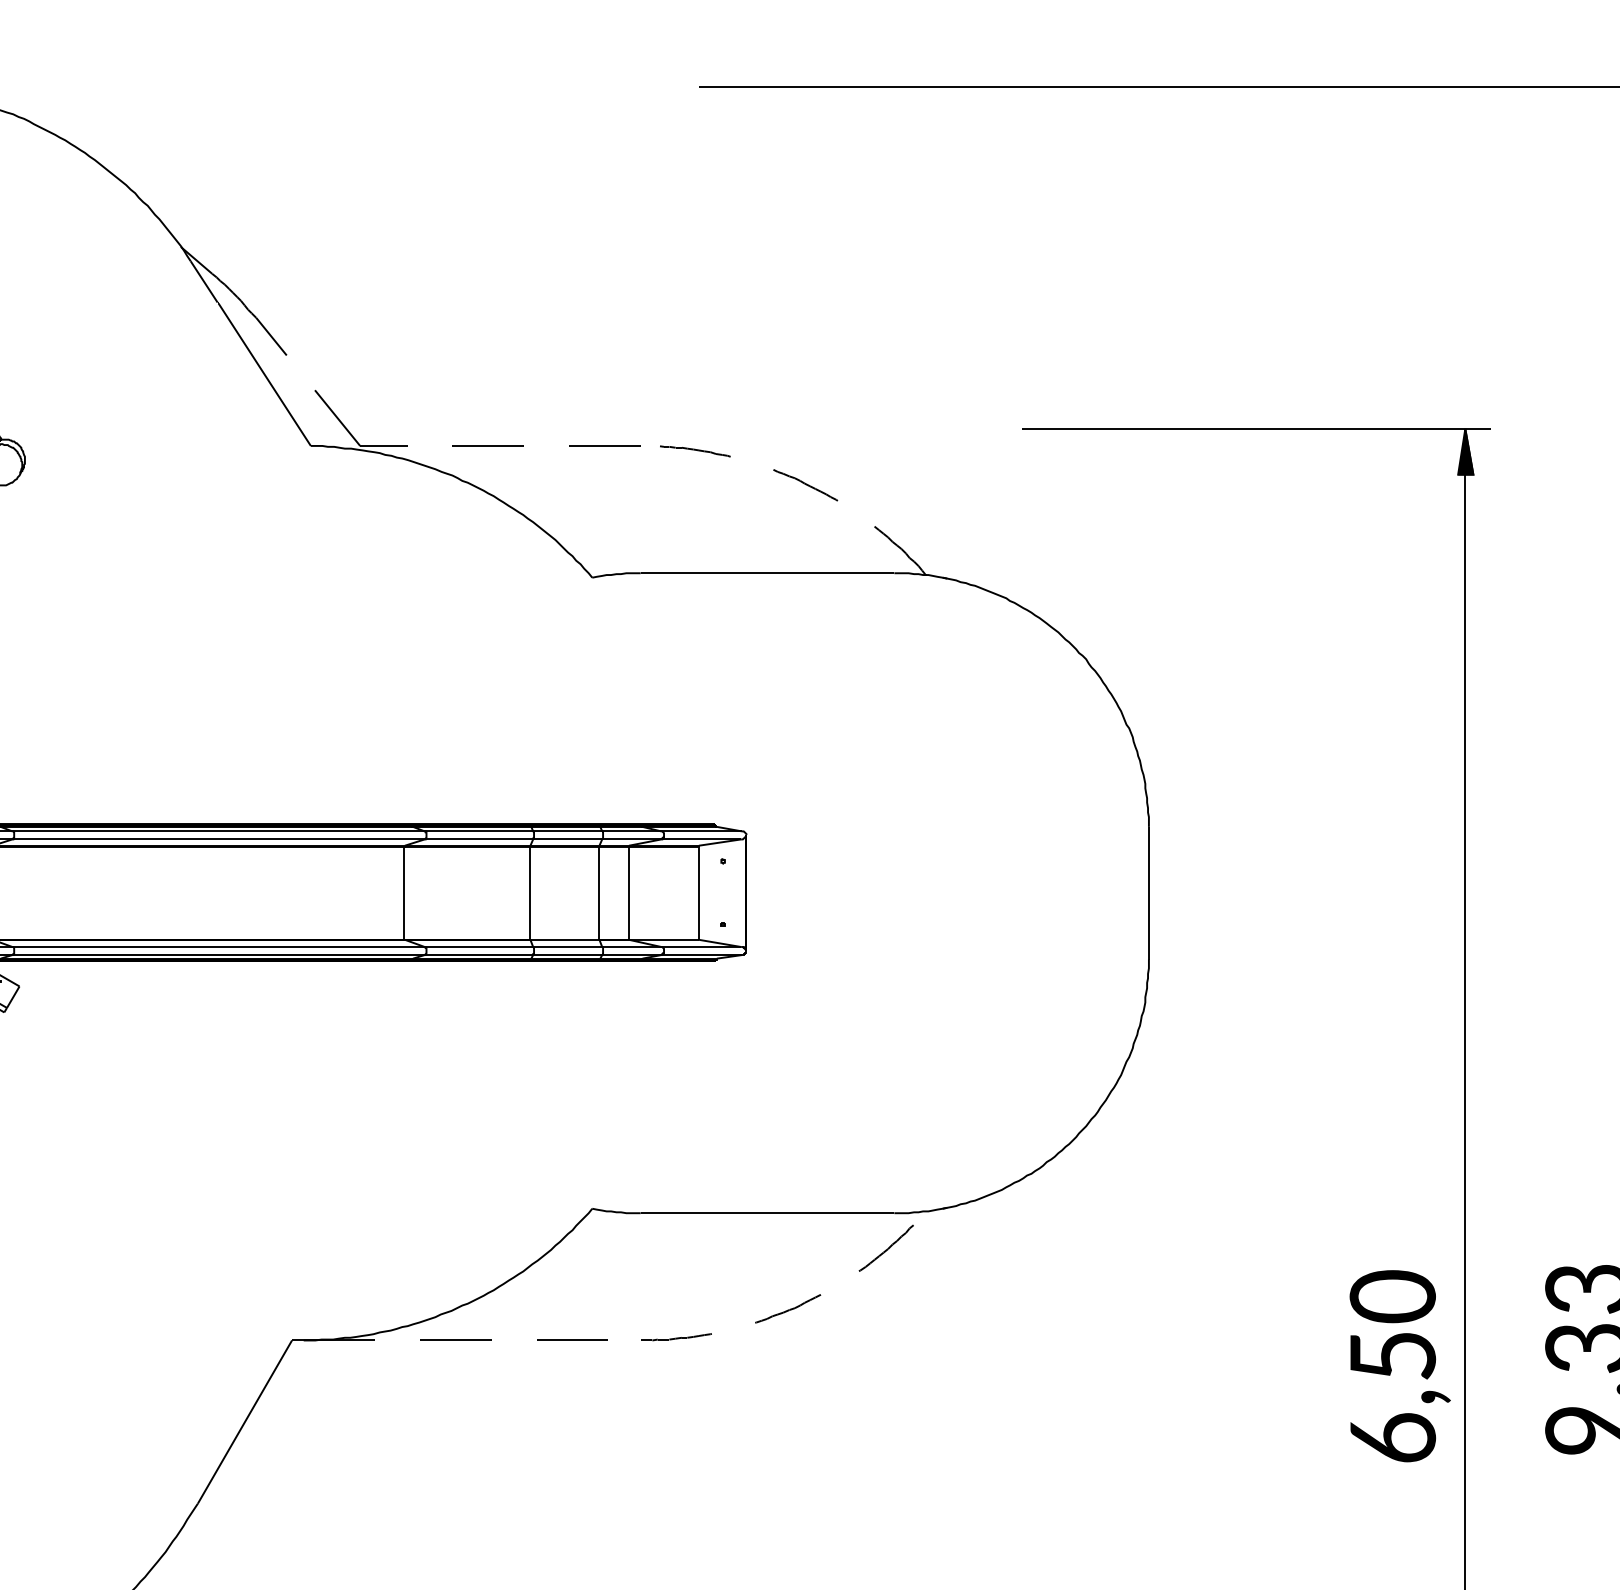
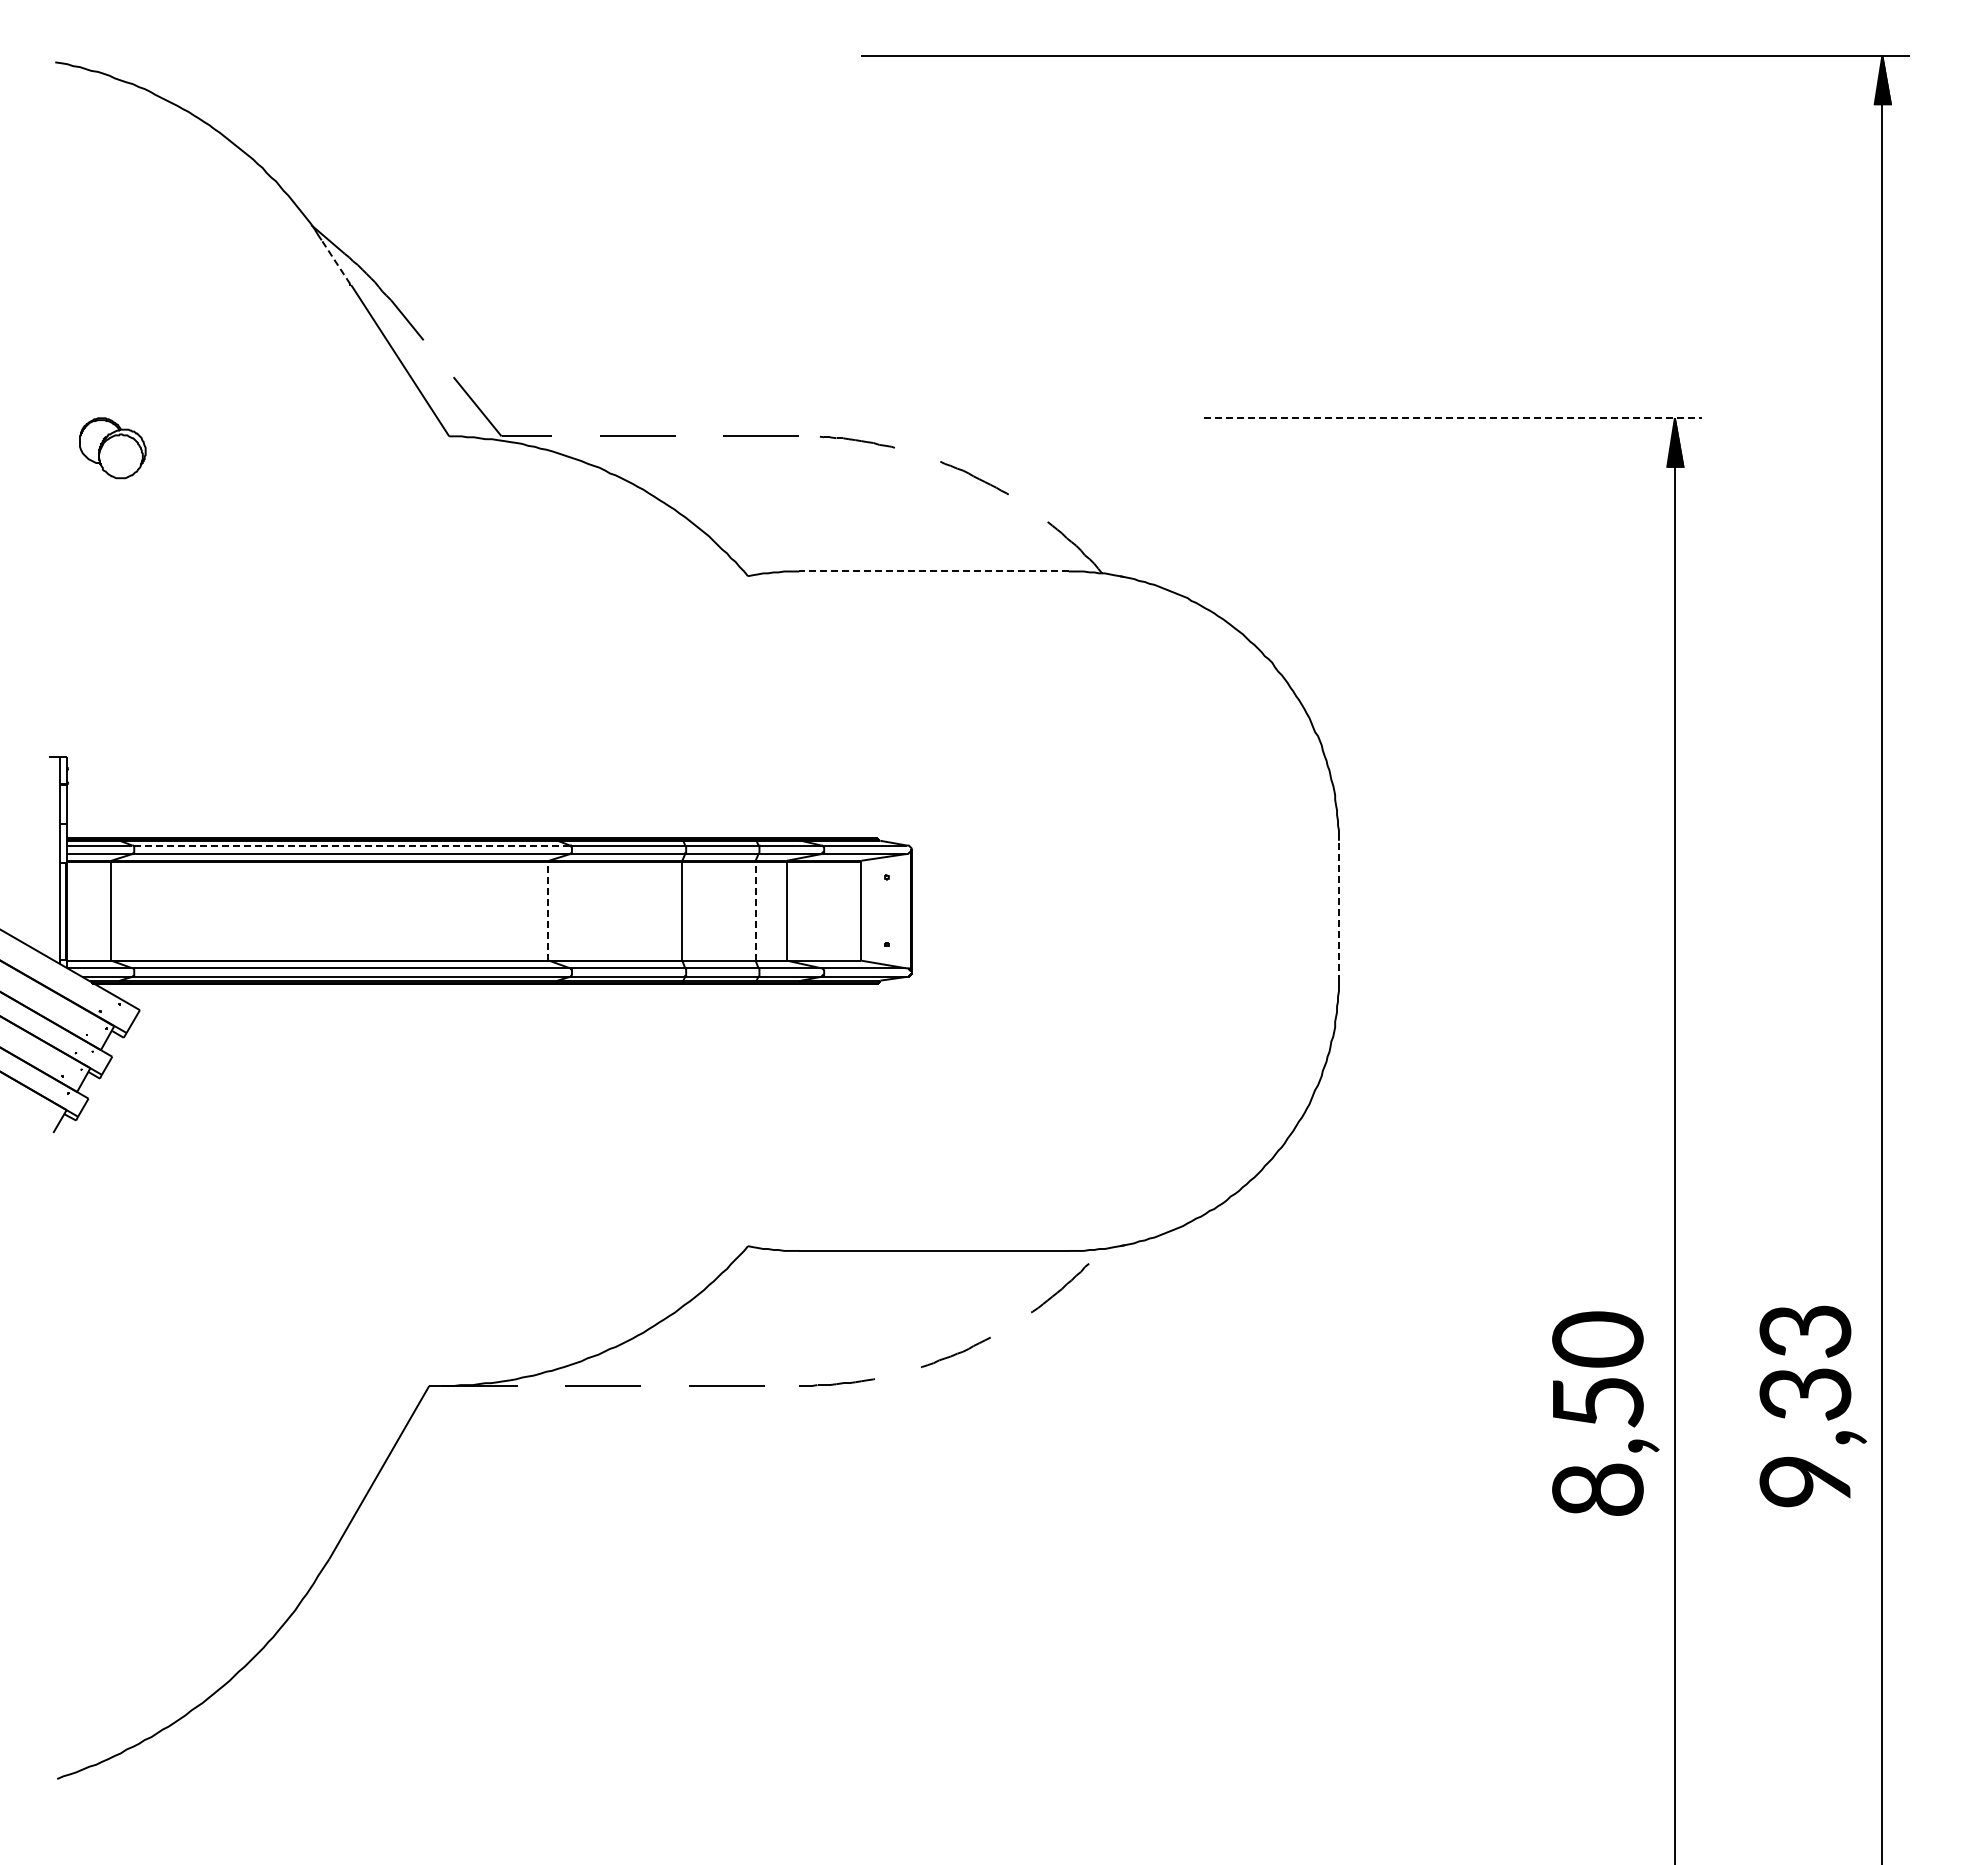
line: (203, 281) -> (335, 261), solid -> dashed
line: (1256, 429) -> (1453, 418), solid -> dashed
line: (767, 573) -> (934, 571), solid -> dashed
line: (218, 831) -> (351, 845), solid -> dashed
line: (404, 892) -> (548, 910), solid -> dashed
line: (599, 892) -> (755, 910), solid -> dashed
line: (1148, 892) -> (1338, 910), solid -> dashed
text: (1392, 1437) -> (1597, 1489), 6,50 -> 8,50

